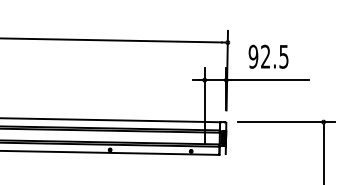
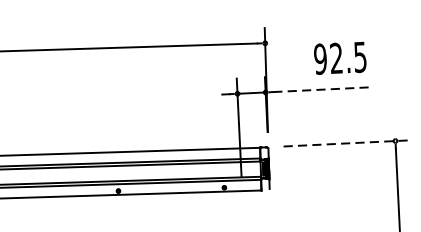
text: (268, 56) -> (340, 57), moved
line: (270, 80) -> (323, 90), solid -> dashed
line: (286, 122) -> (346, 143), solid -> dashed

